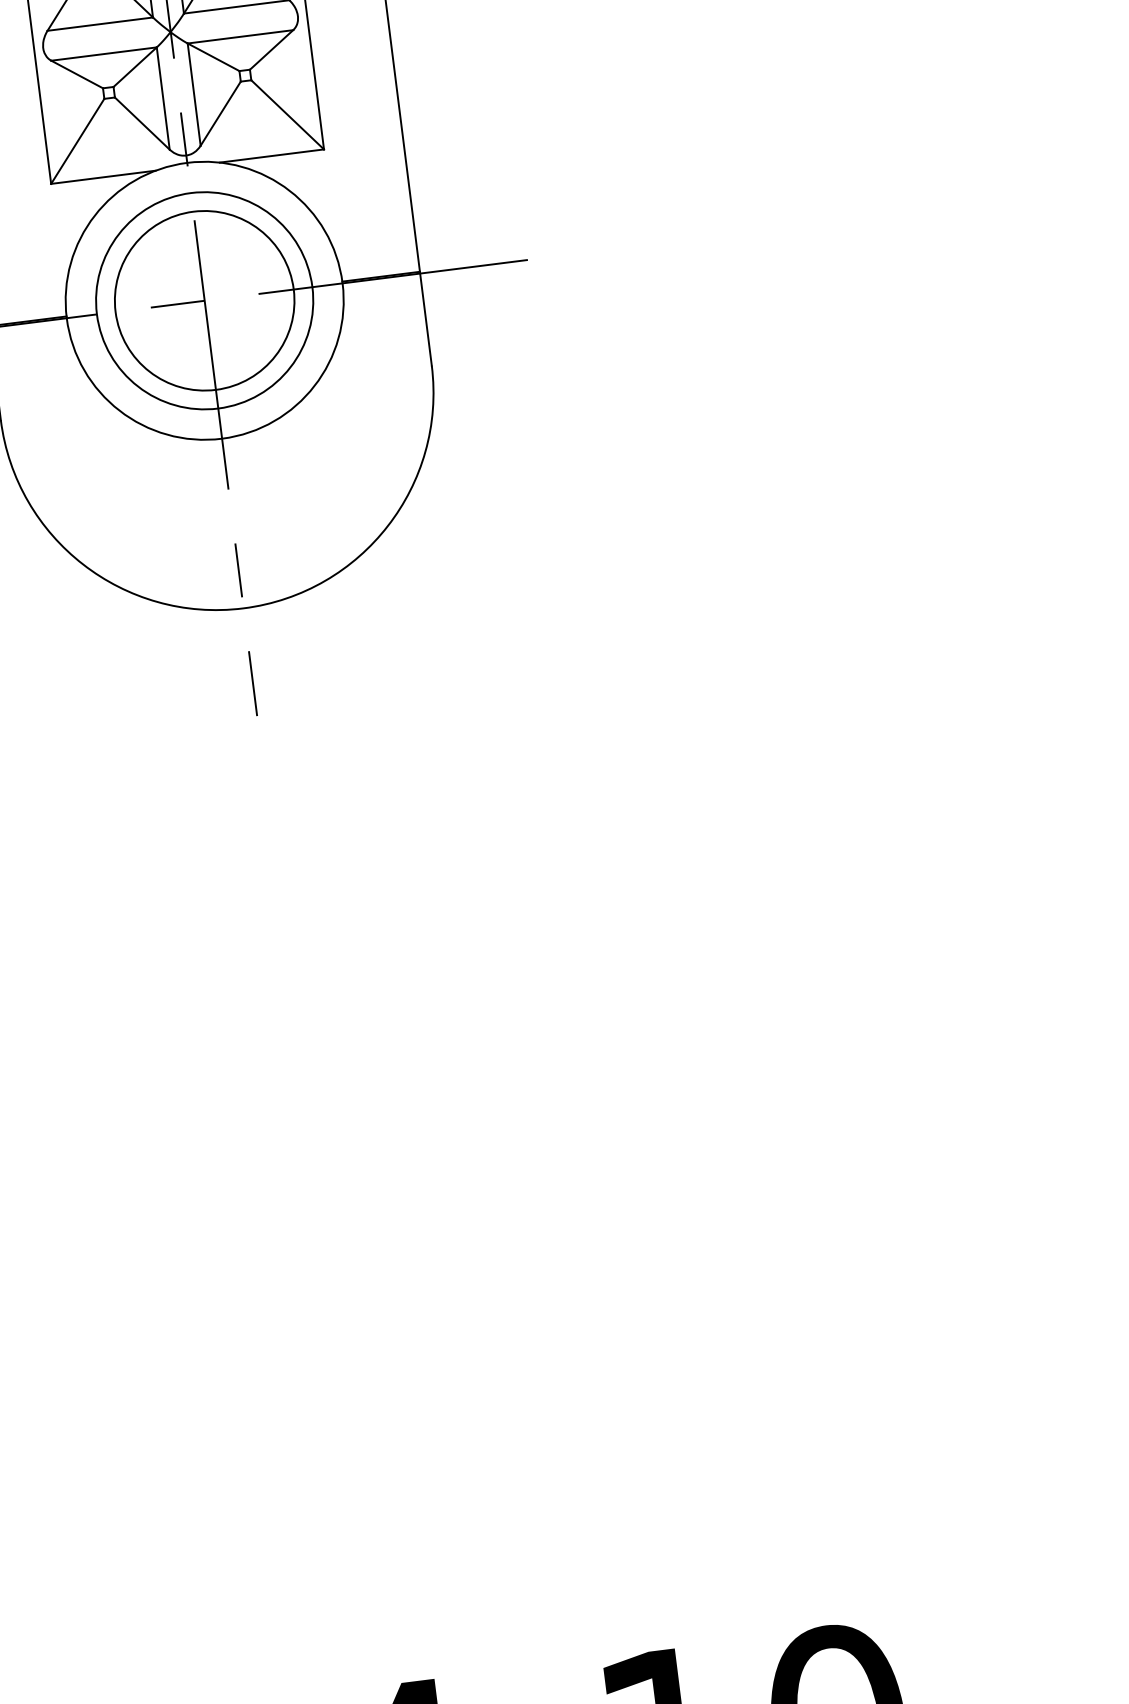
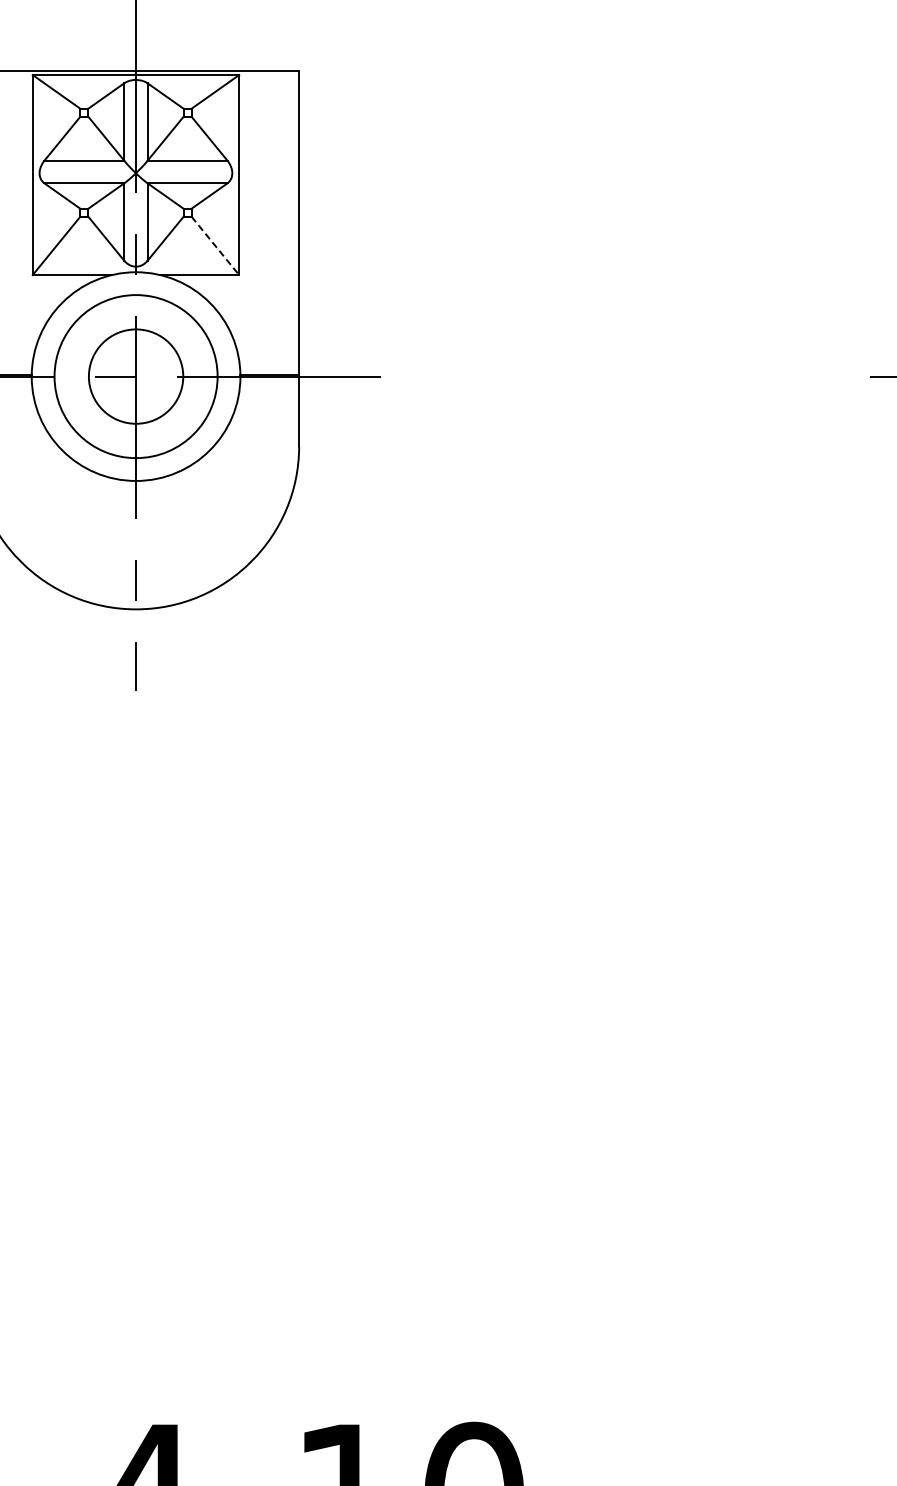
line: (287, 114) -> (215, 245), solid -> dashed
circle: (203, 300) -> (135, 376), size x0.7

